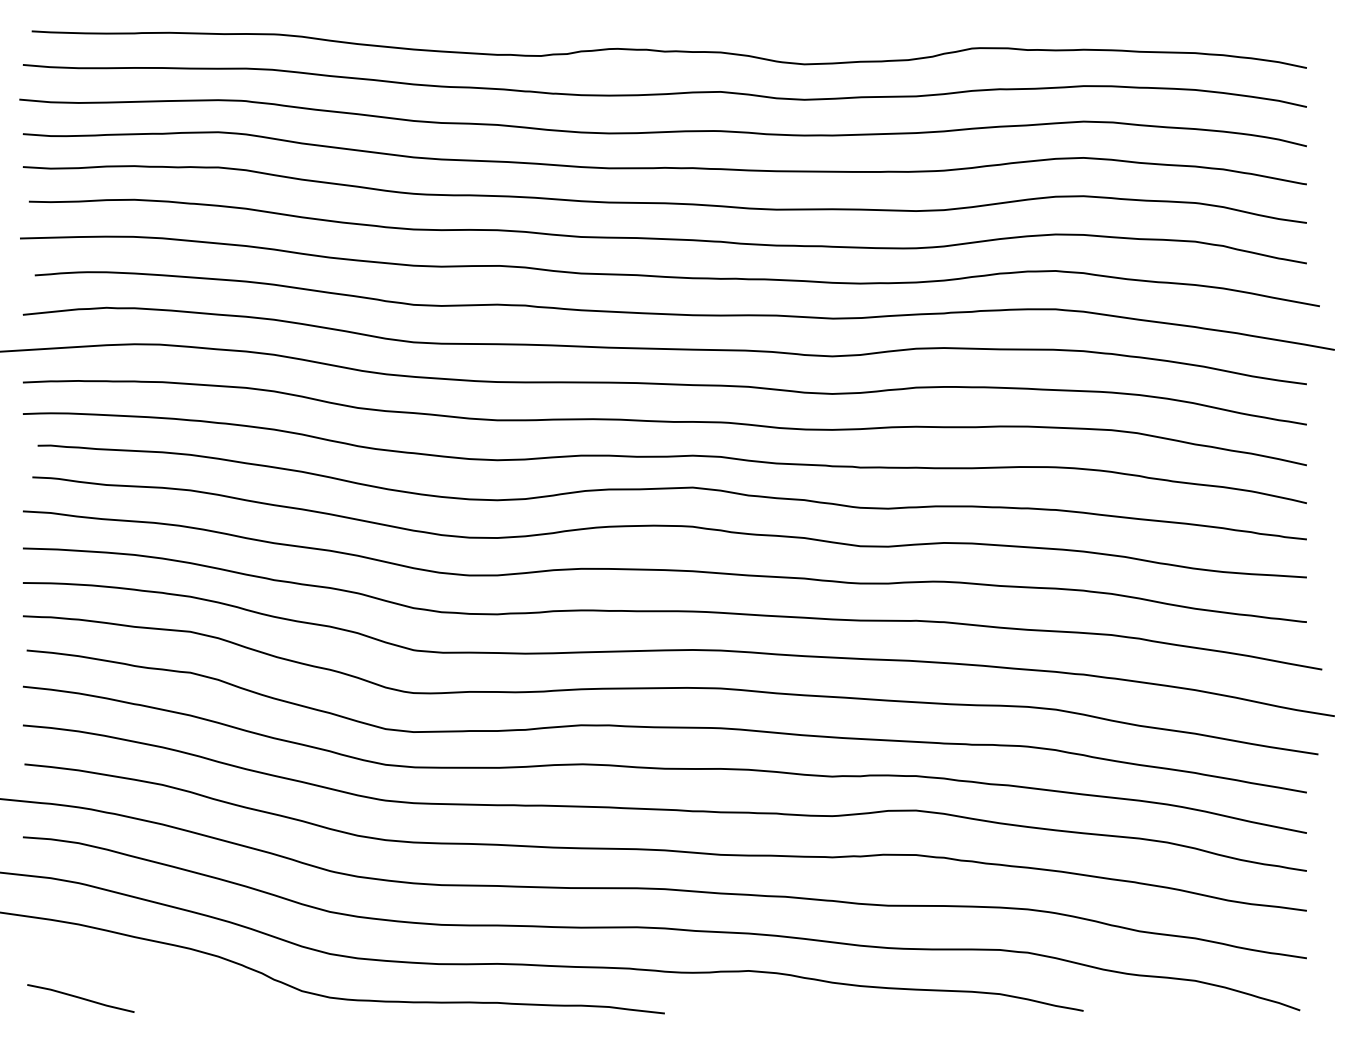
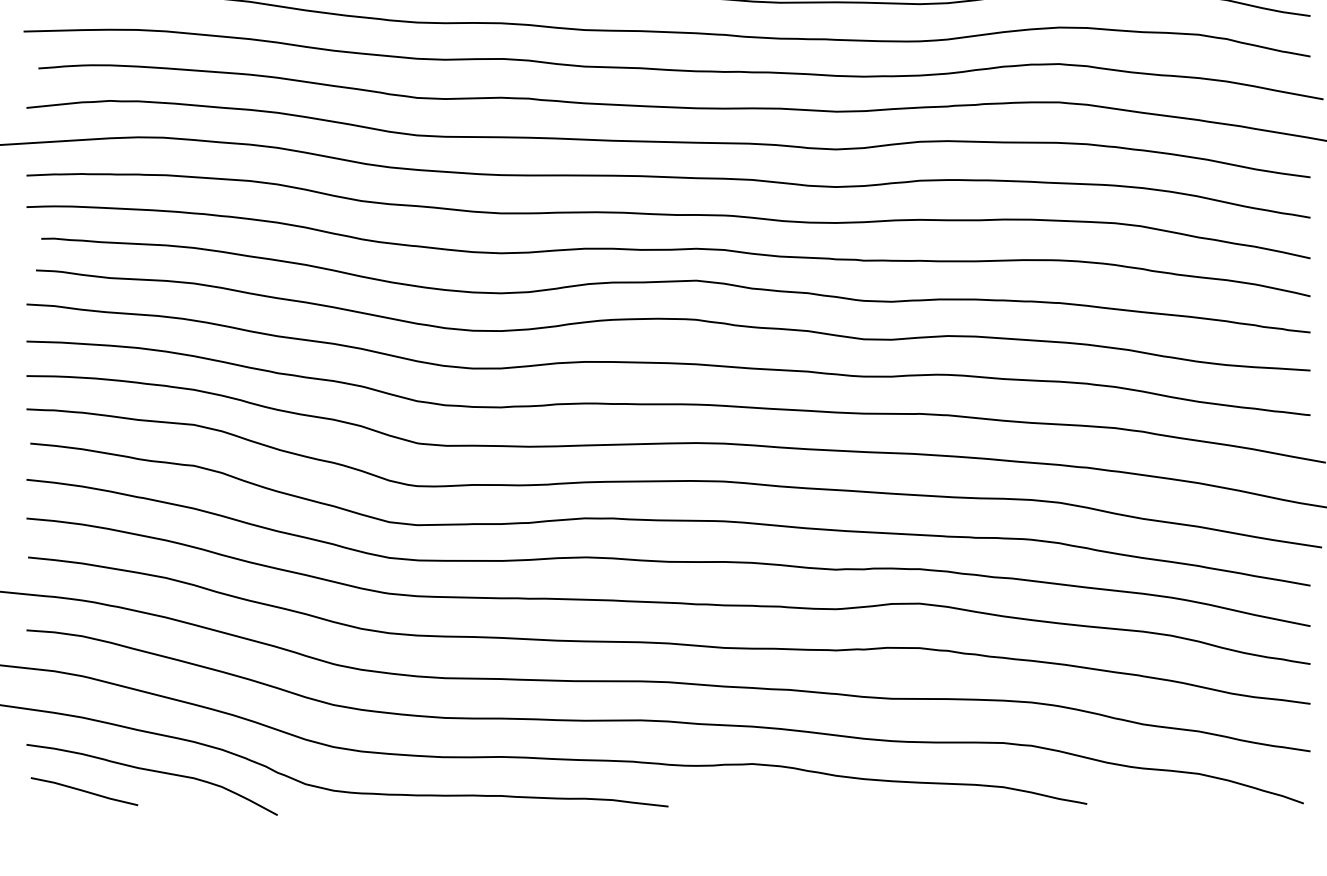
curve: (148, 978) -> (152, 771), added

